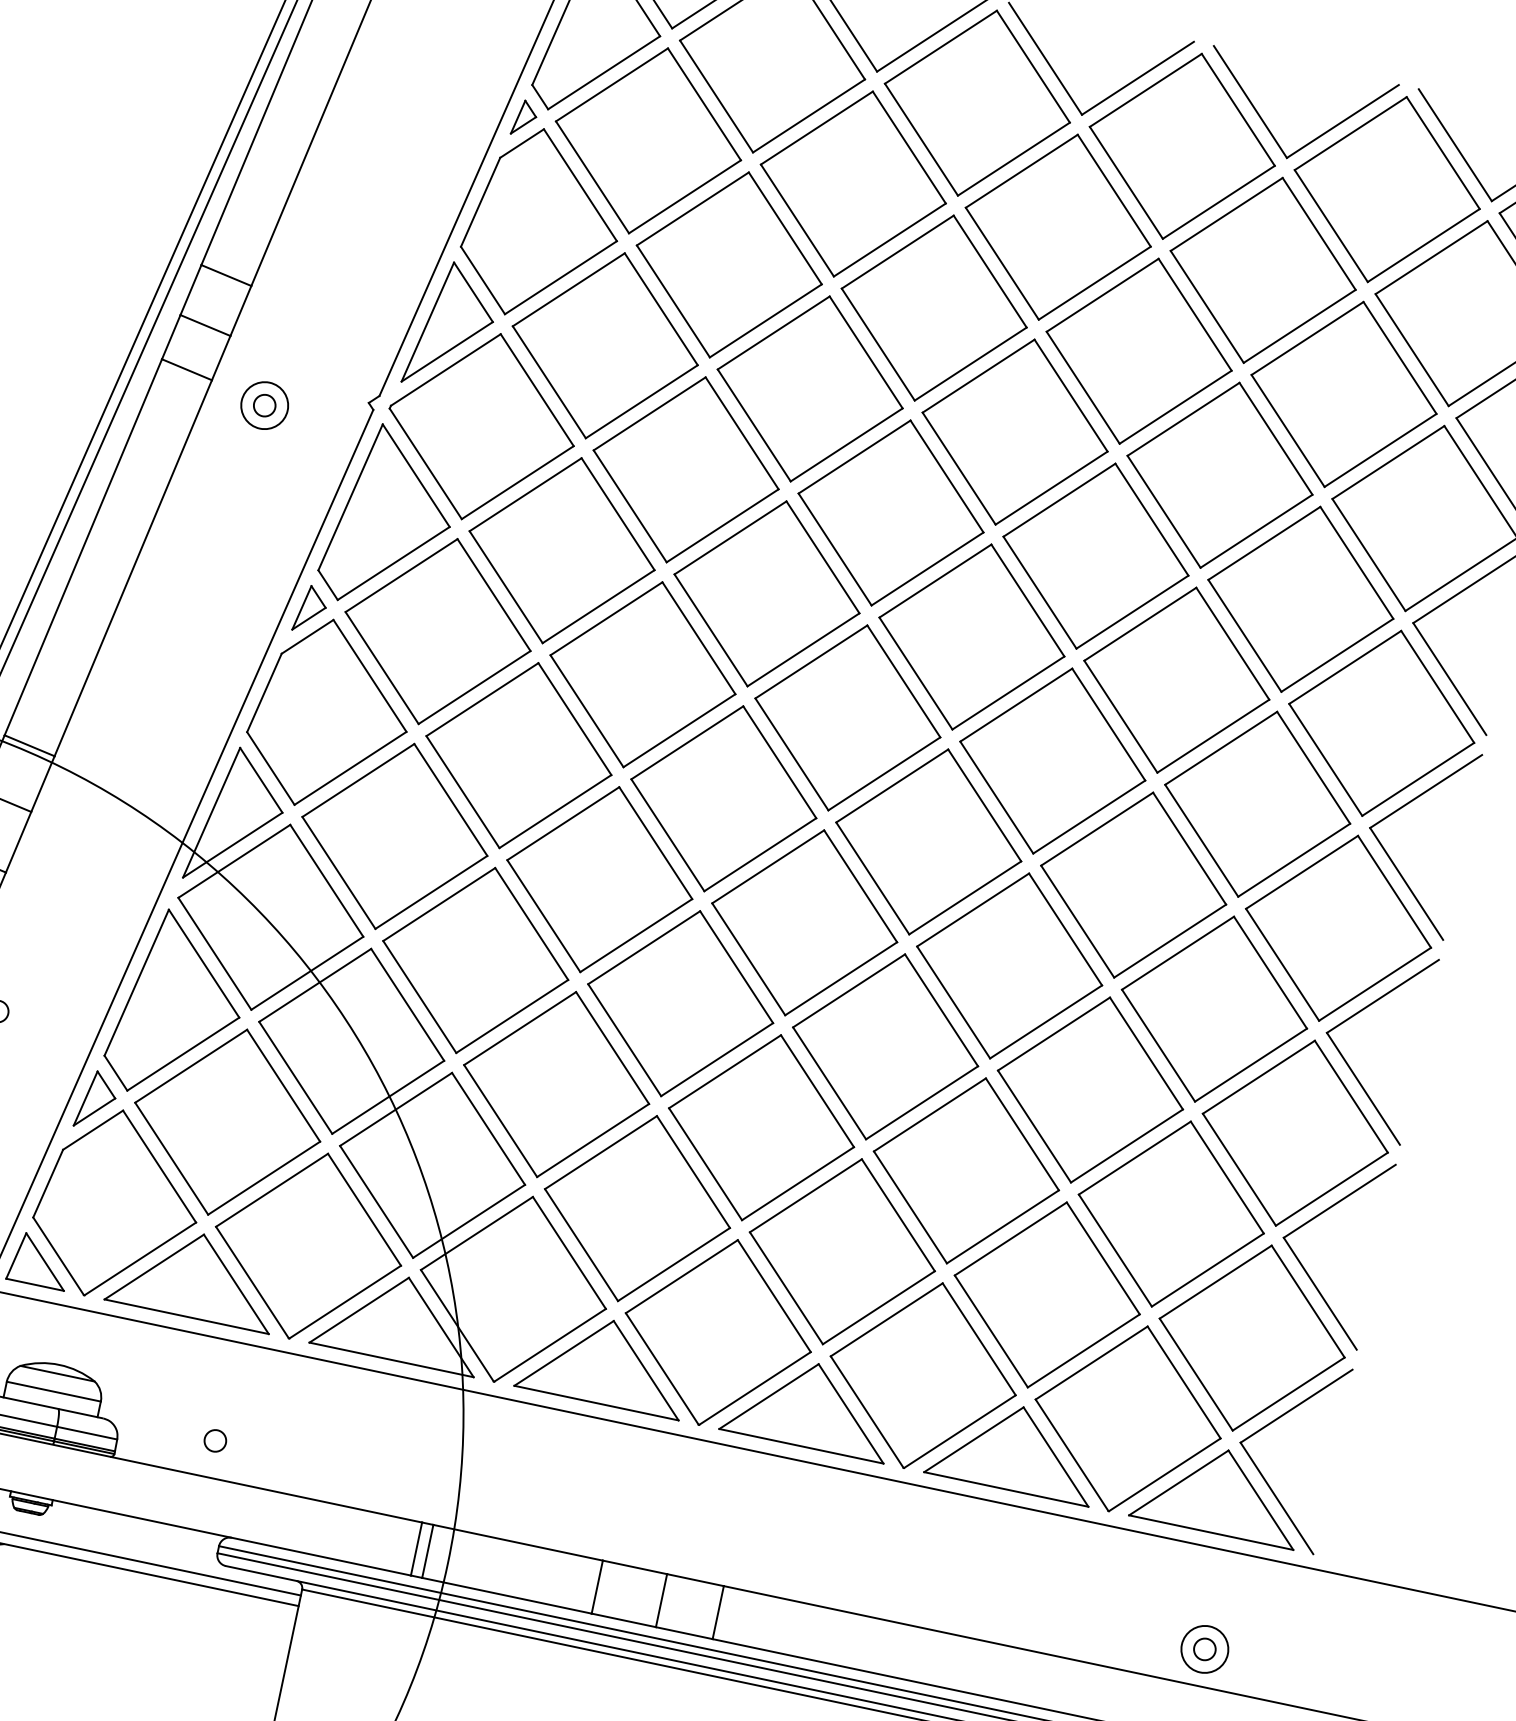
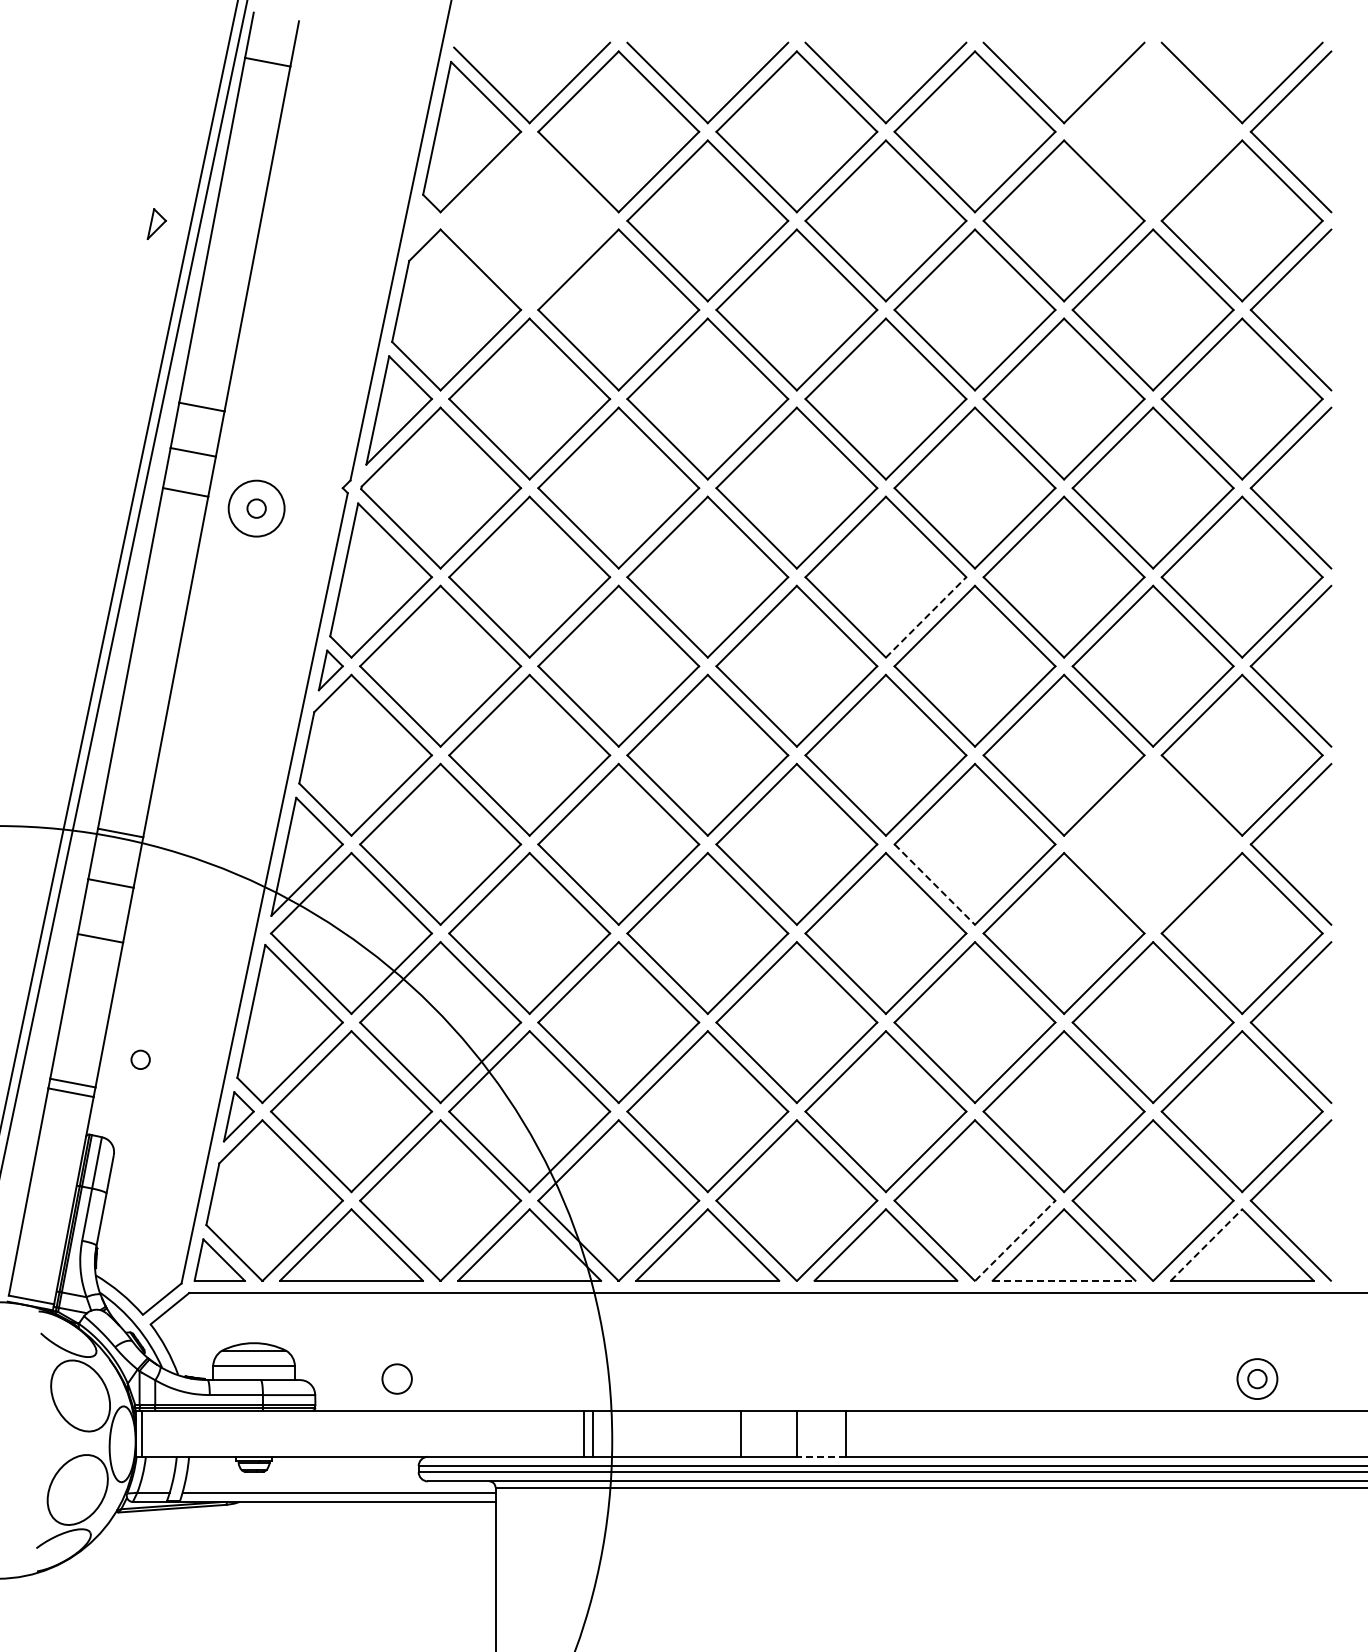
part: (524, 117) -> (156, 223), moved
part: (648, 140) -> (529, 220), removed
part: (1386, 188) -> (1152, 131), removed
circle: (264, 405) -> (256, 508), size x1.4
line: (1008, 693) -> (926, 617), solid -> dashed
line: (953, 1002) -> (934, 884), solid -> dashed
part: (1213, 1007) -> (1152, 843), removed
line: (960, 1431) -> (1015, 1240), solid -> dashed
circle: (214, 1440) -> (396, 1378), size x1.6
line: (1178, 1482) -> (1206, 1244), solid -> dashed
line: (1006, 1489) -> (1064, 1280), solid -> dashed
line: (684, 1632) -> (821, 1456), solid -> dashed

